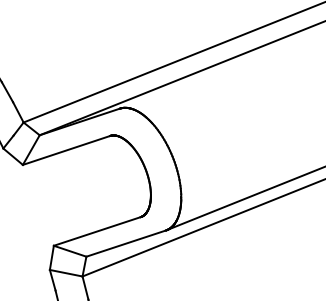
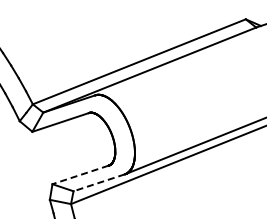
line: (97, 230) -> (80, 174), solid -> dashed
line: (124, 243) -> (98, 182), solid -> dashed

